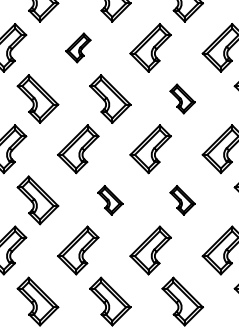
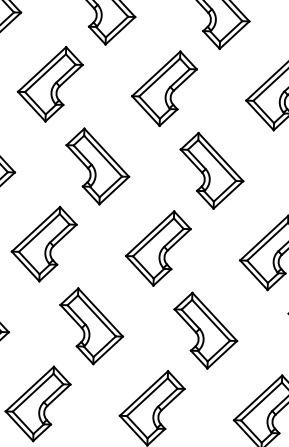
part: (78, 47) -> (50, 83), size x1.67
part: (182, 98) -> (211, 170), size x1.67
part: (110, 200) -> (91, 326), size x1.67
part: (182, 200) -> (205, 331), size x1.67

